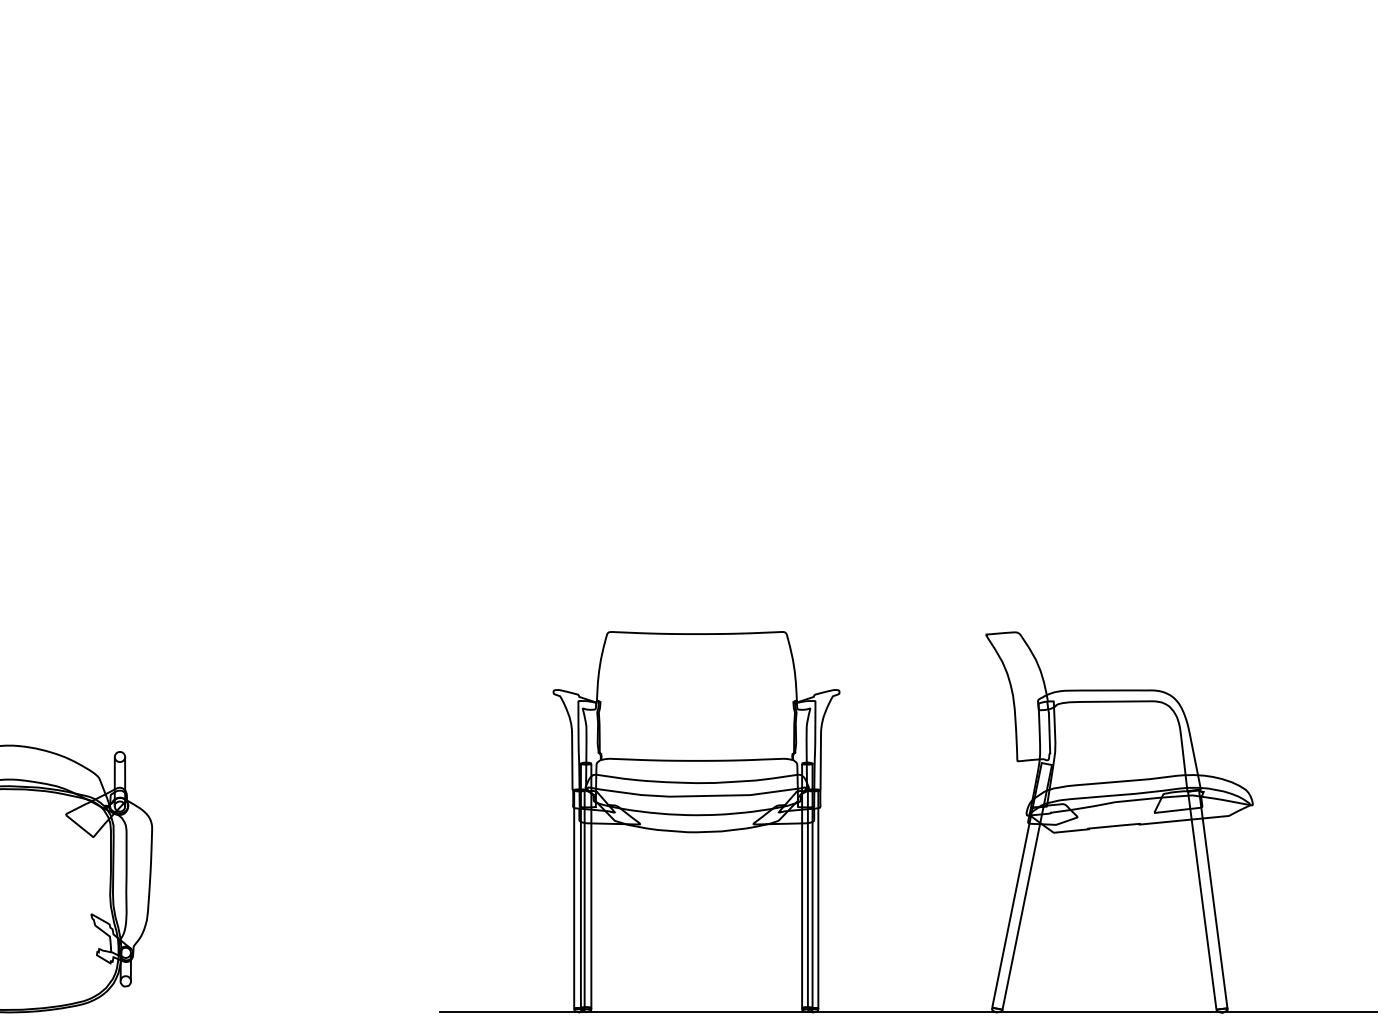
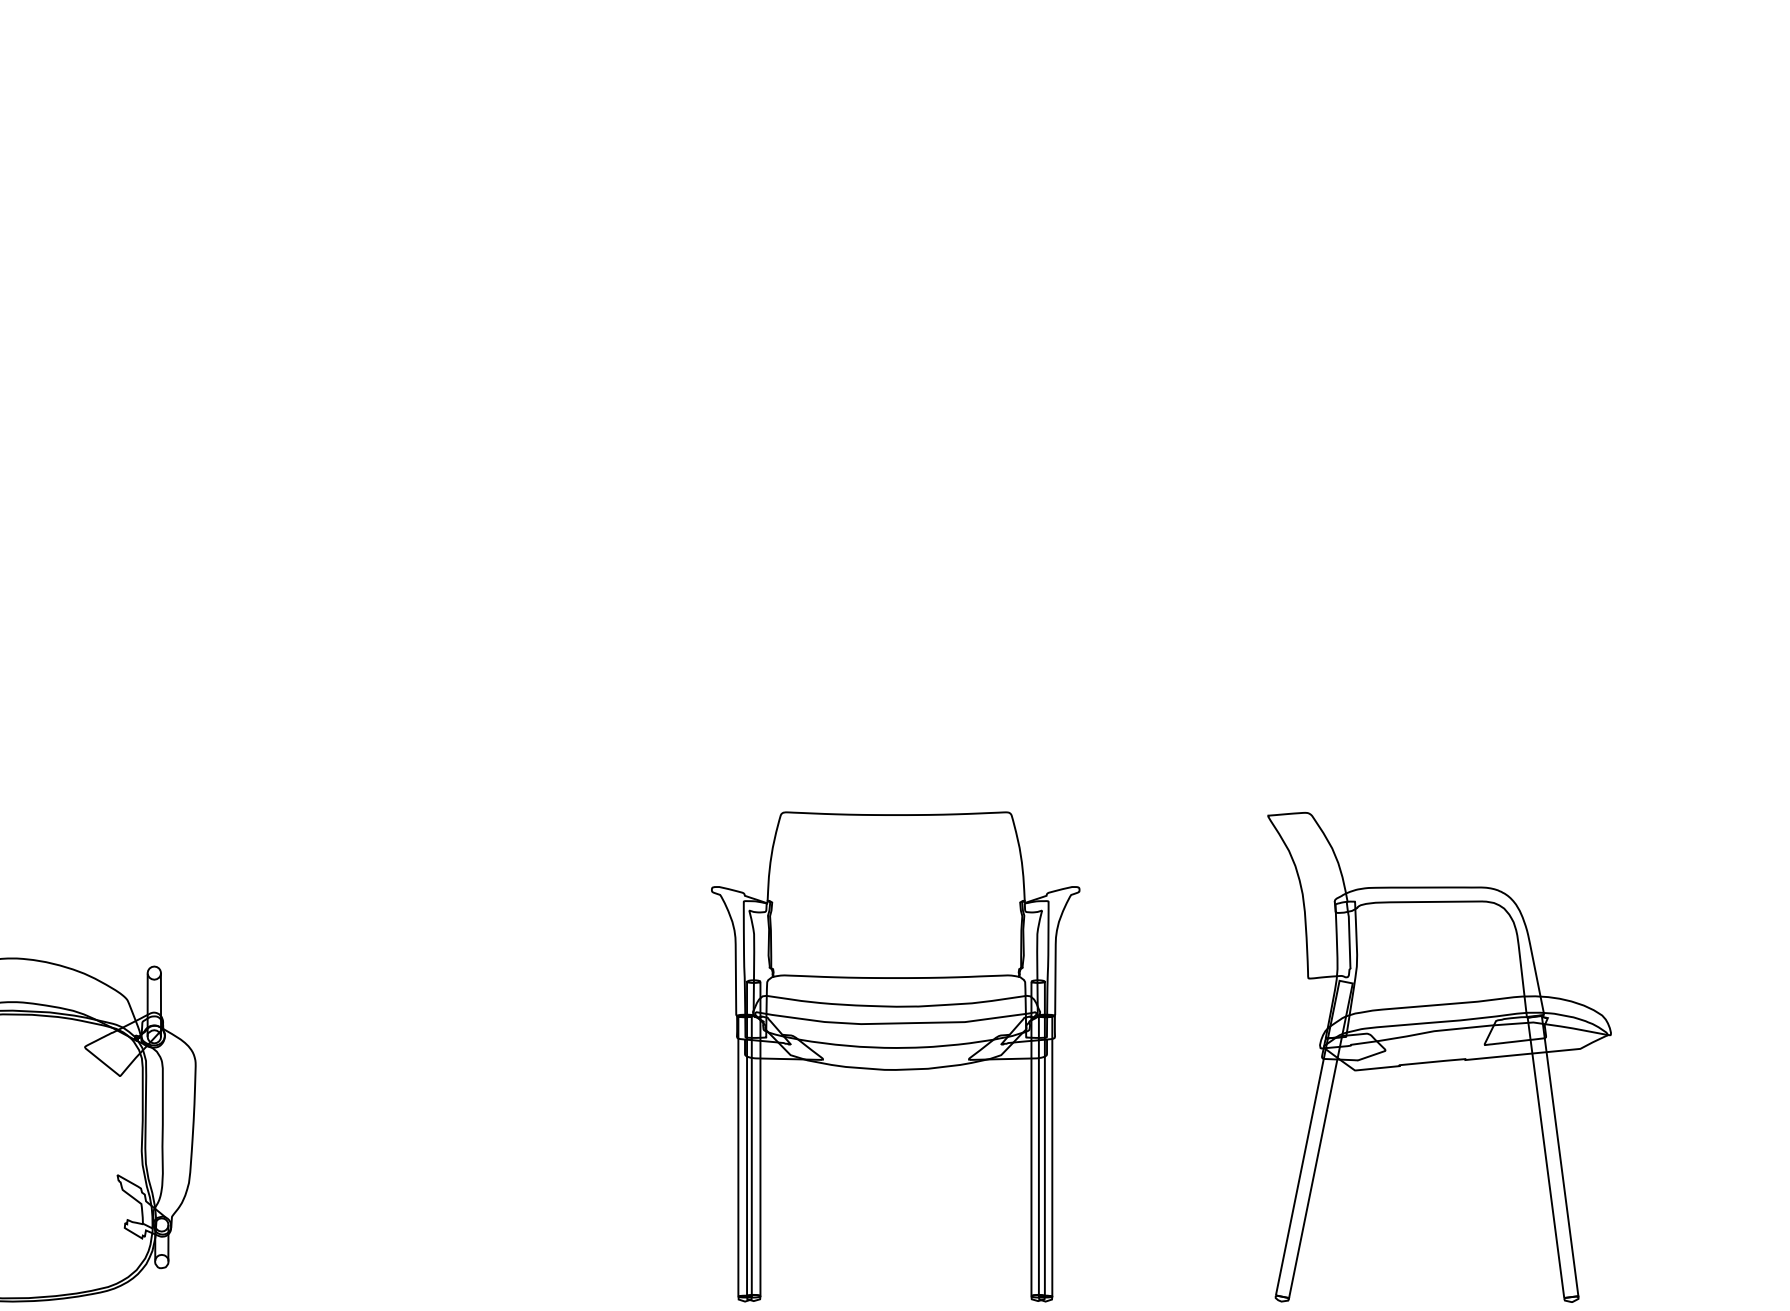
line: (907, 1012) -> (1167, 1301), removed

